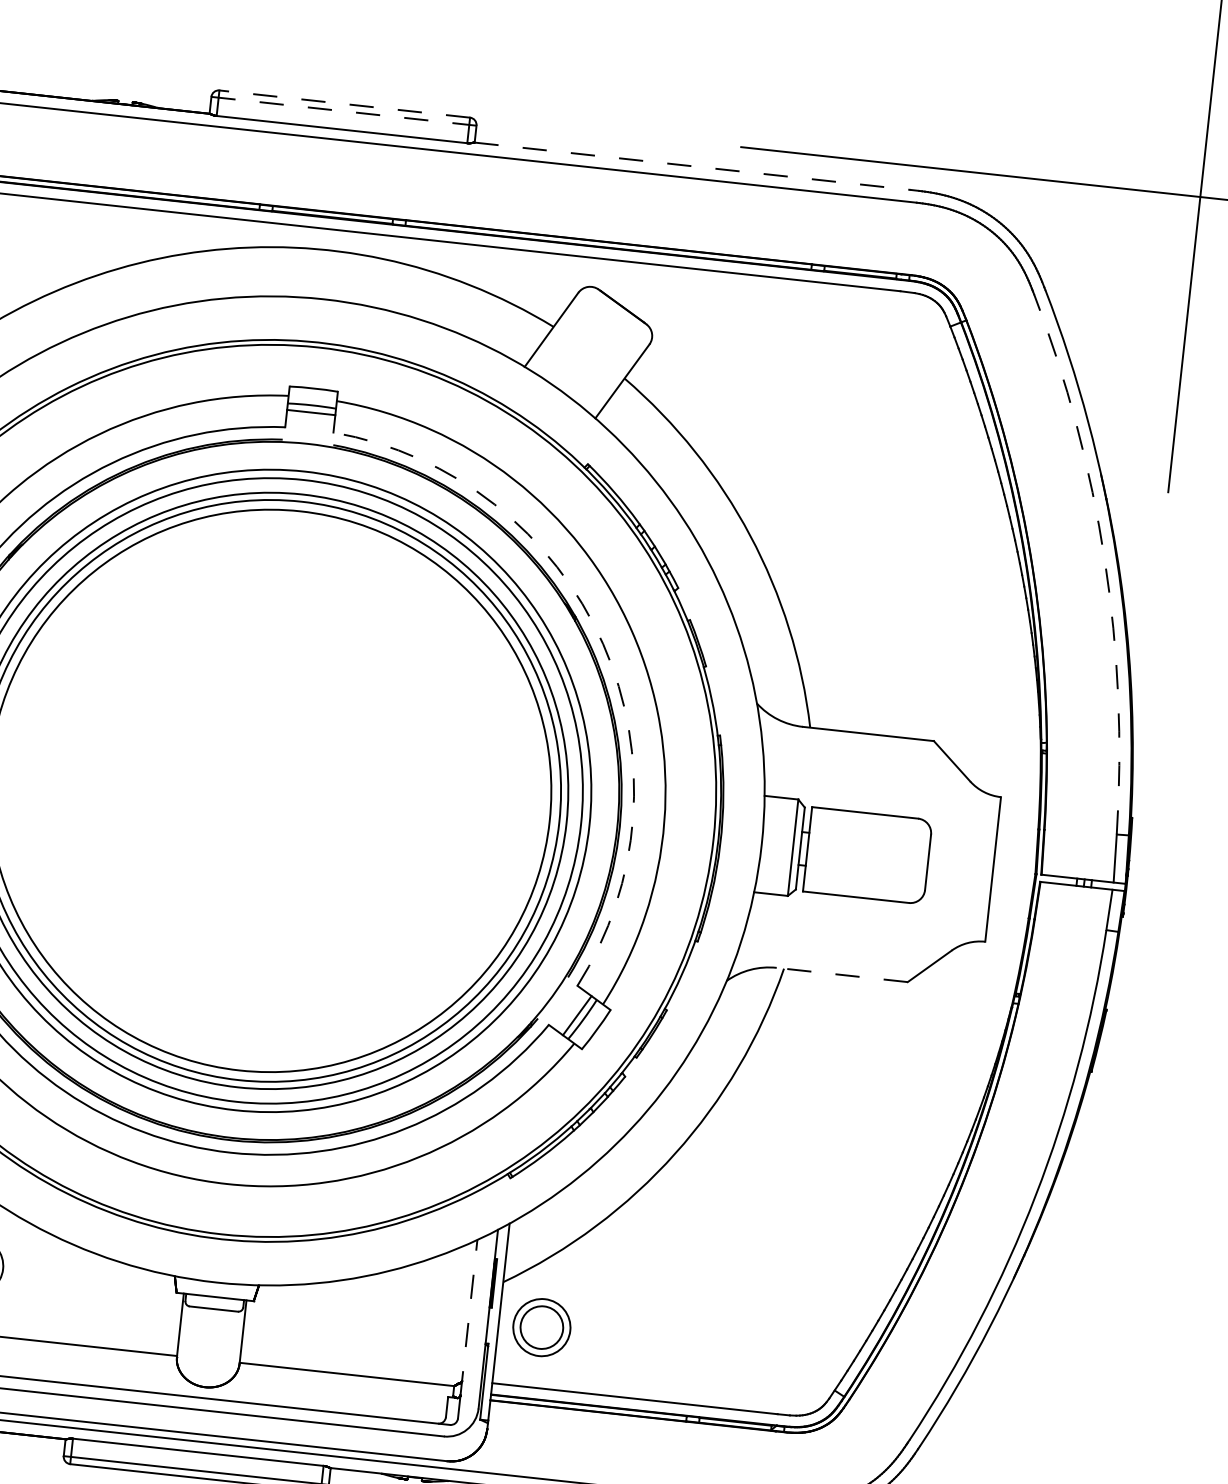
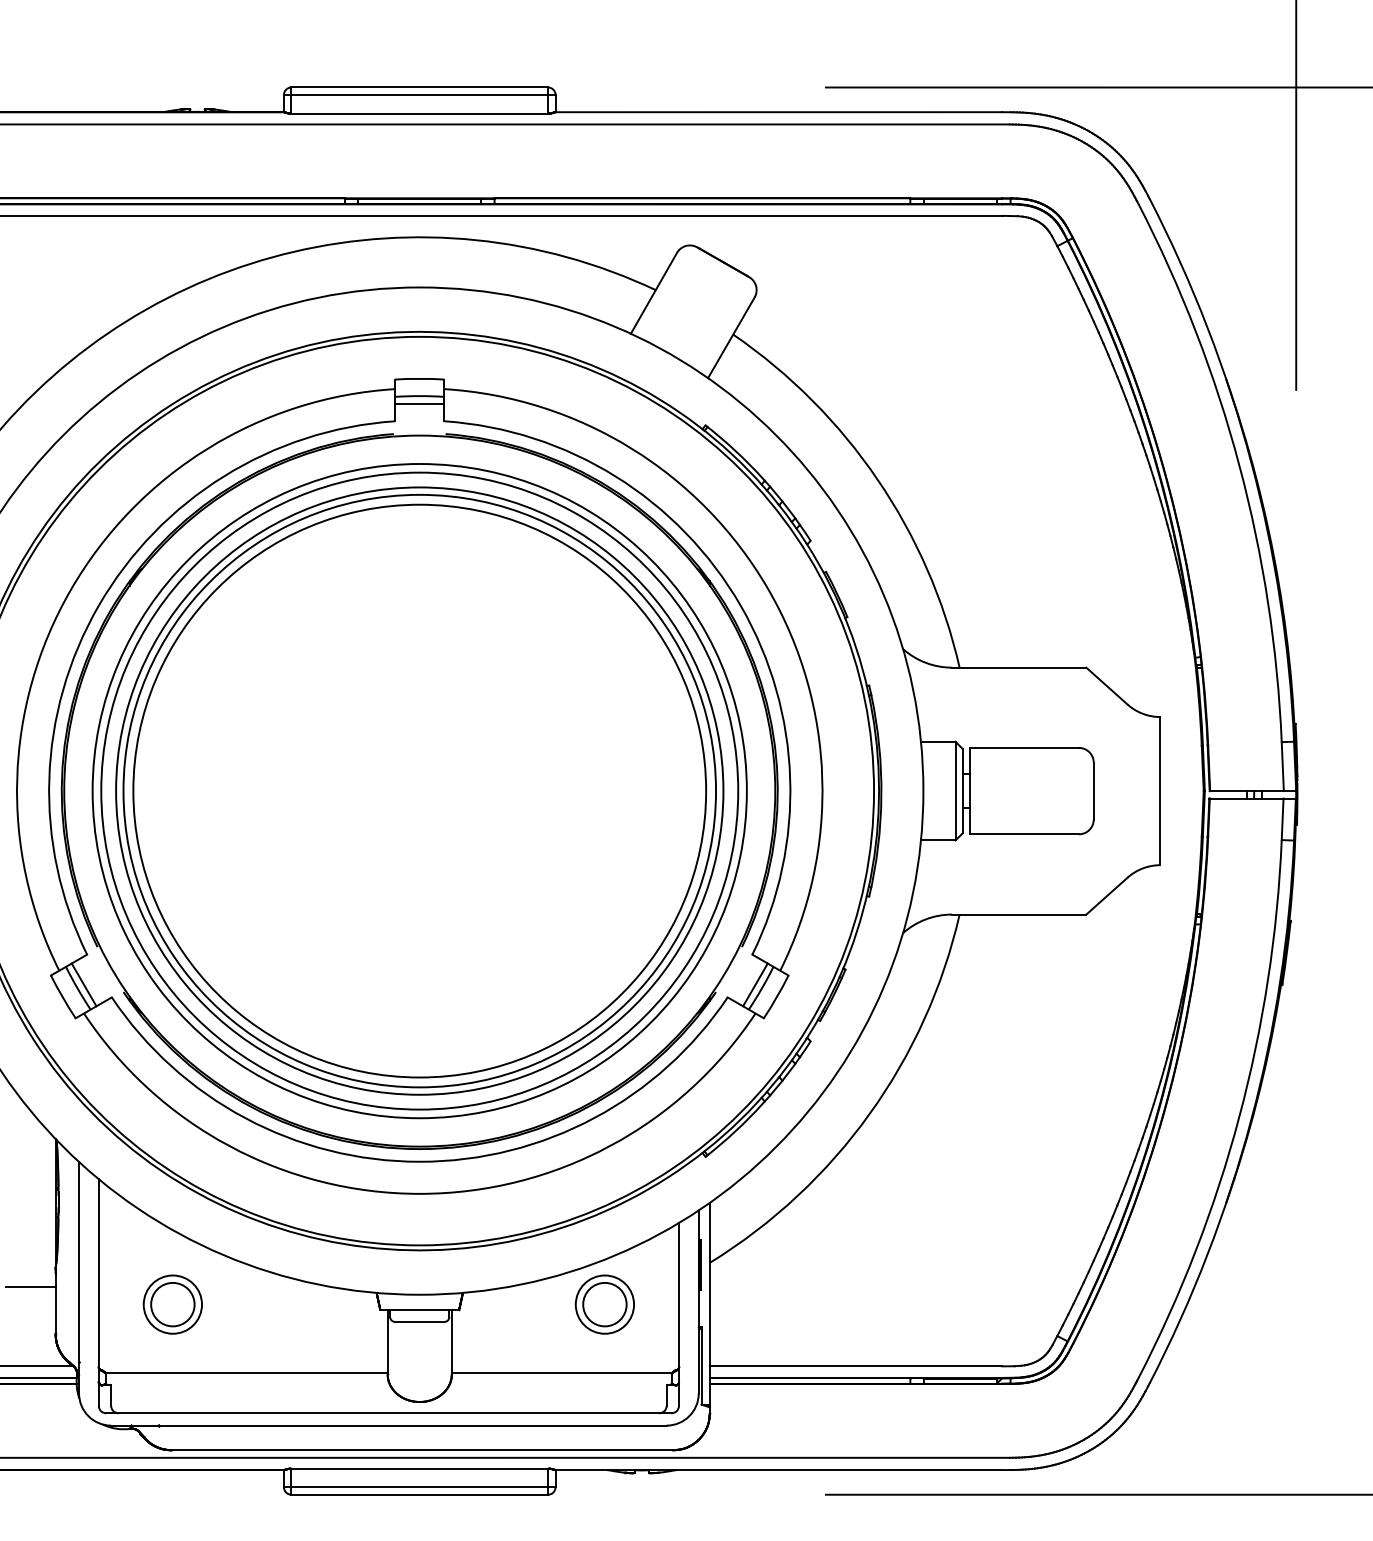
line: (344, 104) -> (419, 87), dashed -> solid
line: (343, 110) -> (419, 94), dashed -> solid
line: (693, 166) -> (779, 112), dashed -> solid
arc: (1104, 559) -> (1239, 465), dashed -> solid
arc: (602, 643) -> (740, 605), dashed -> solid
line: (841, 974) -> (1018, 914), dashed -> solid
line: (468, 1317) -> (678, 1302), dashed -> solid
part: (541, 1327) -> (604, 1304), moved

